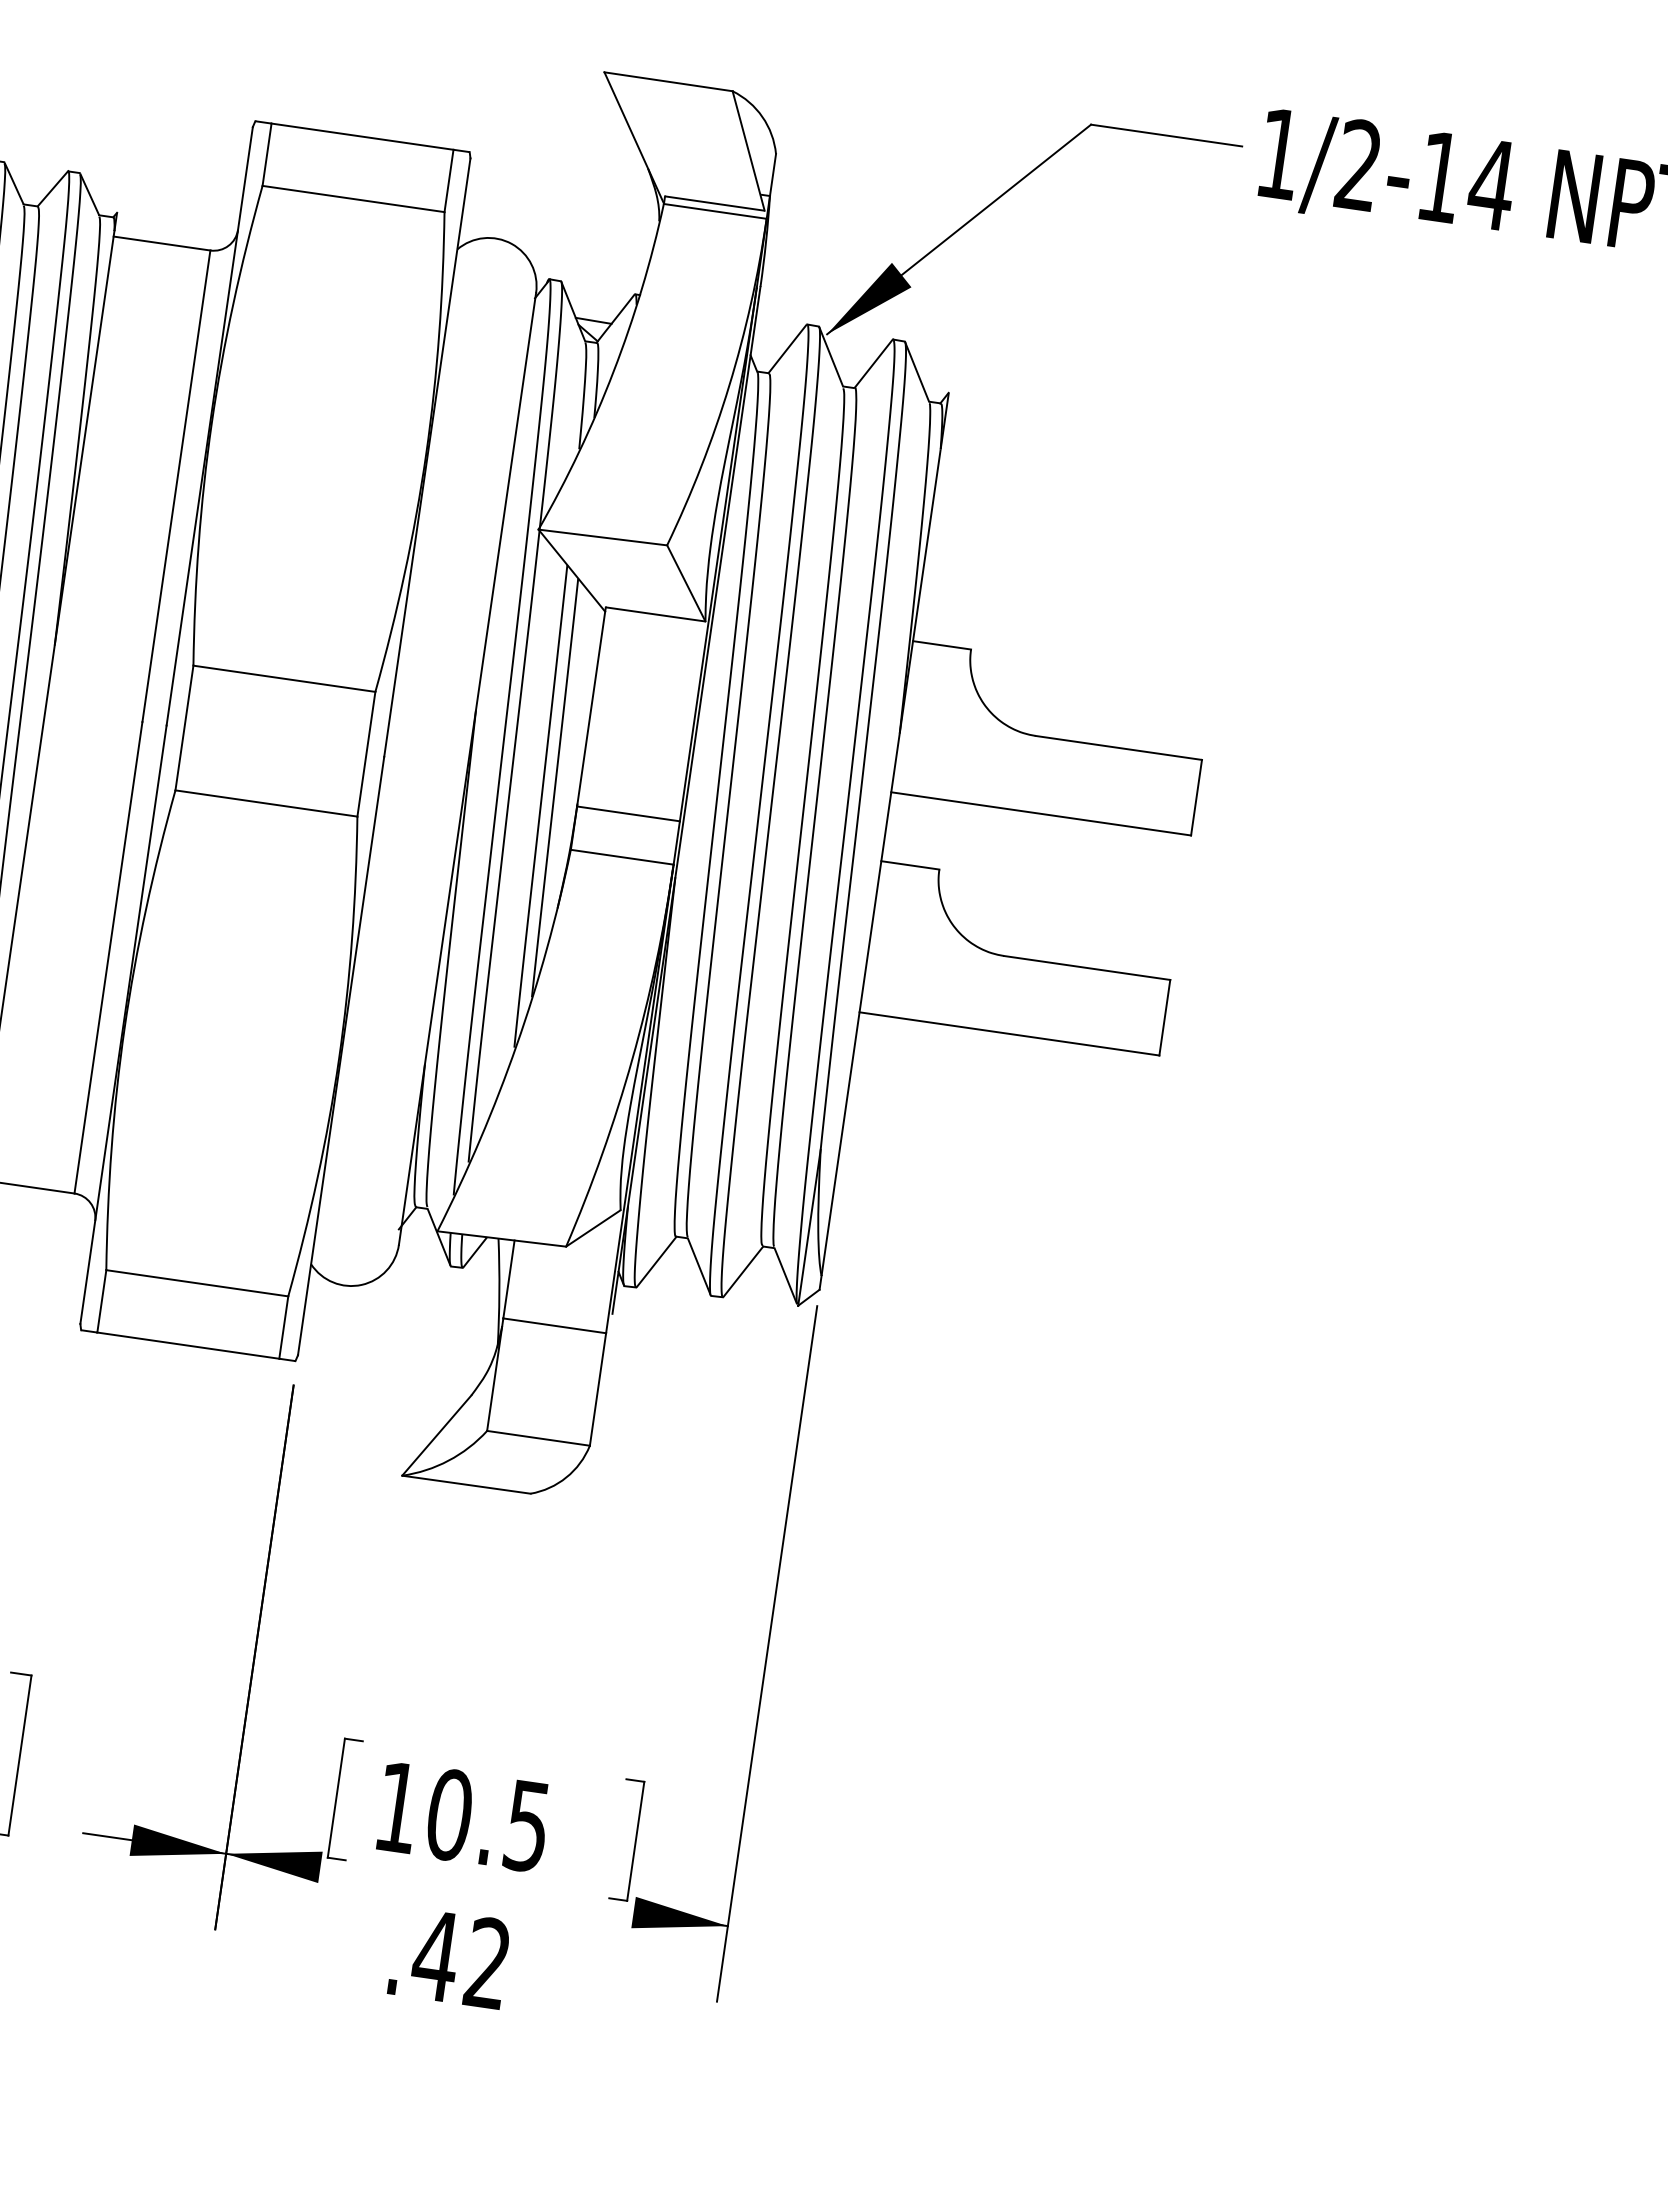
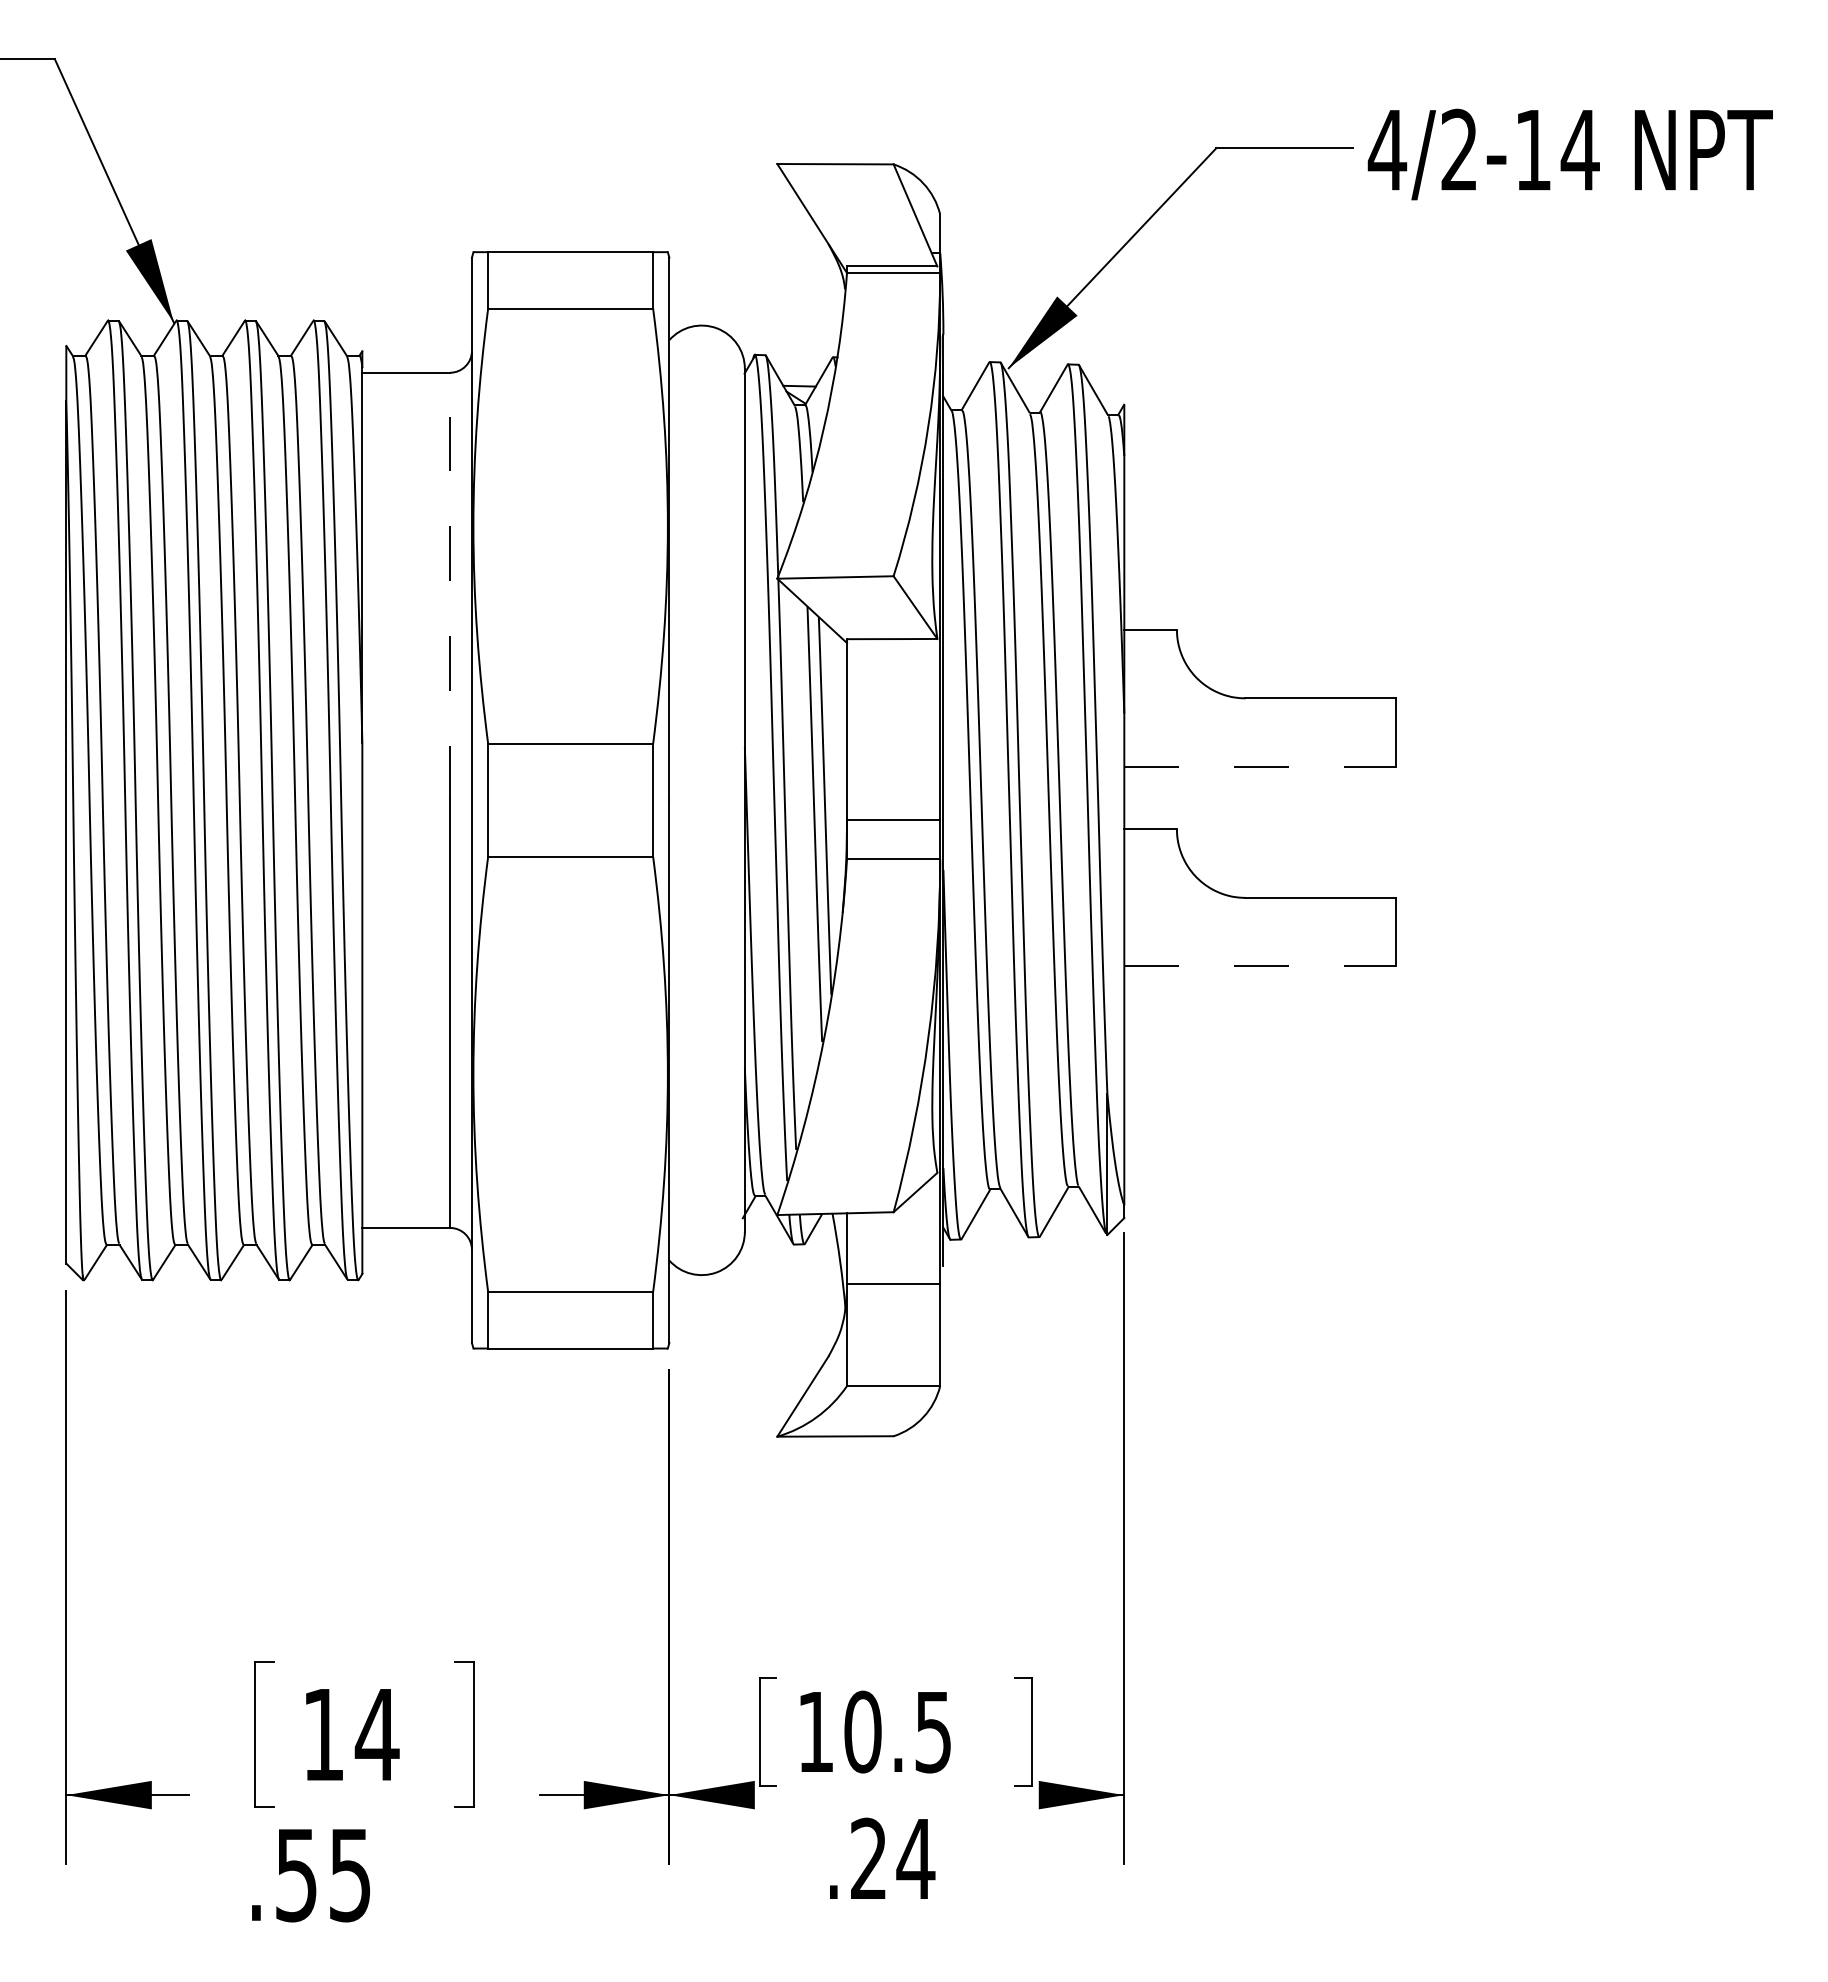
text: (1279, 154) -> (1387, 150), 1/2-14 -> 4/2-14
line: (176, 486) -> (450, 586), solid -> dashed
line: (1041, 813) -> (1260, 766), solid -> dashed
line: (1009, 1034) -> (1260, 966), solid -> dashed
text: (462, 1958) -> (892, 1857), .42 -> .24

